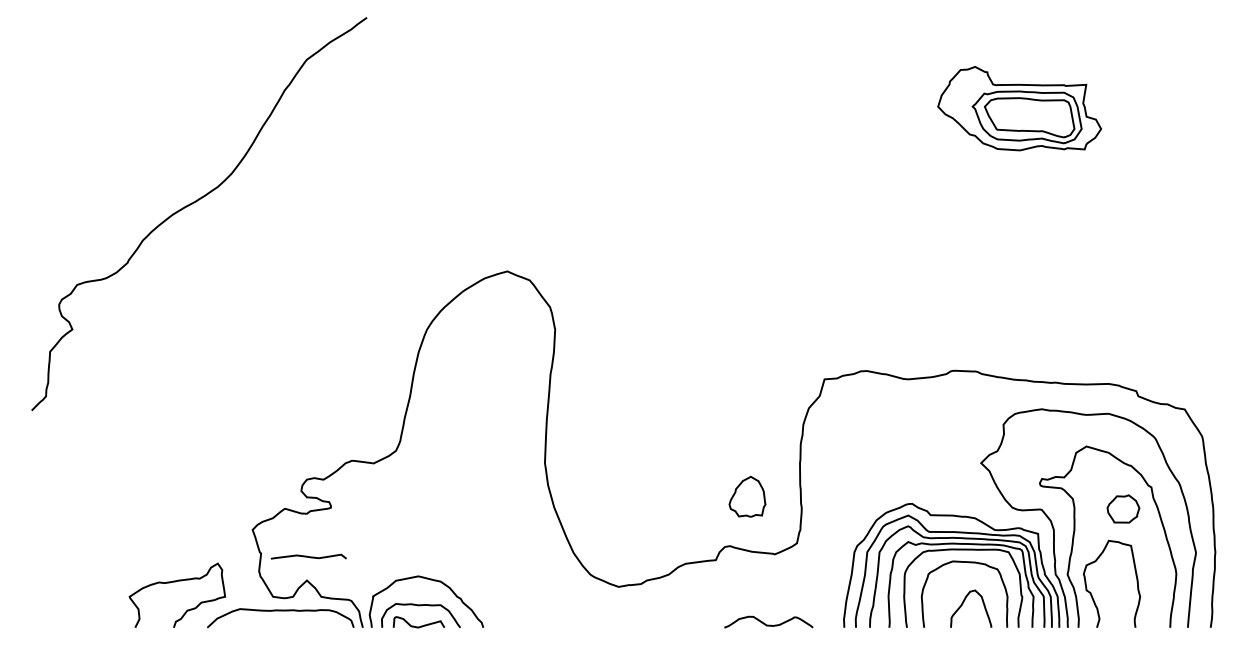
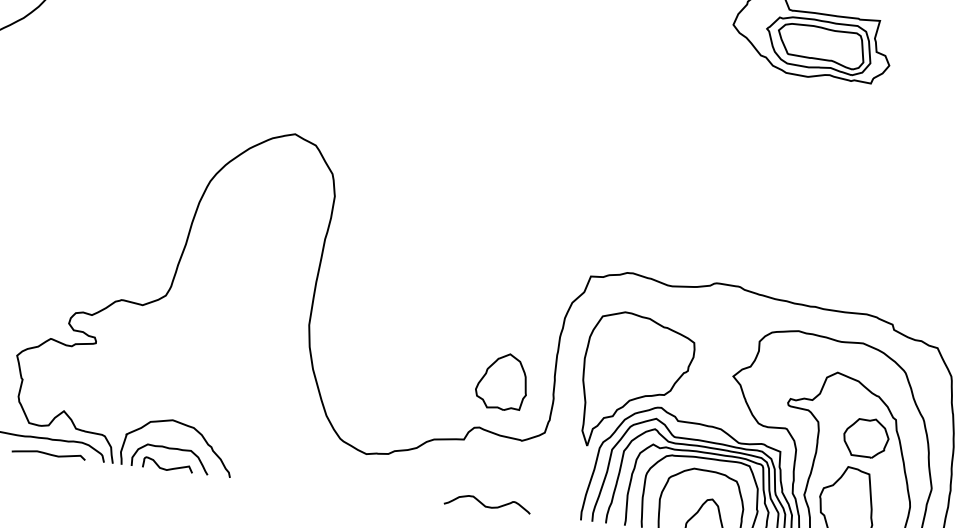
part: (883, 480) -> (636, 381), added
part: (747, 496) -> (502, 381), size x1.43
part: (1123, 508) -> (866, 437), size x1.43
curve: (308, 556) -> (48, 453), moved
curve: (768, 624) -> (487, 505), moved

